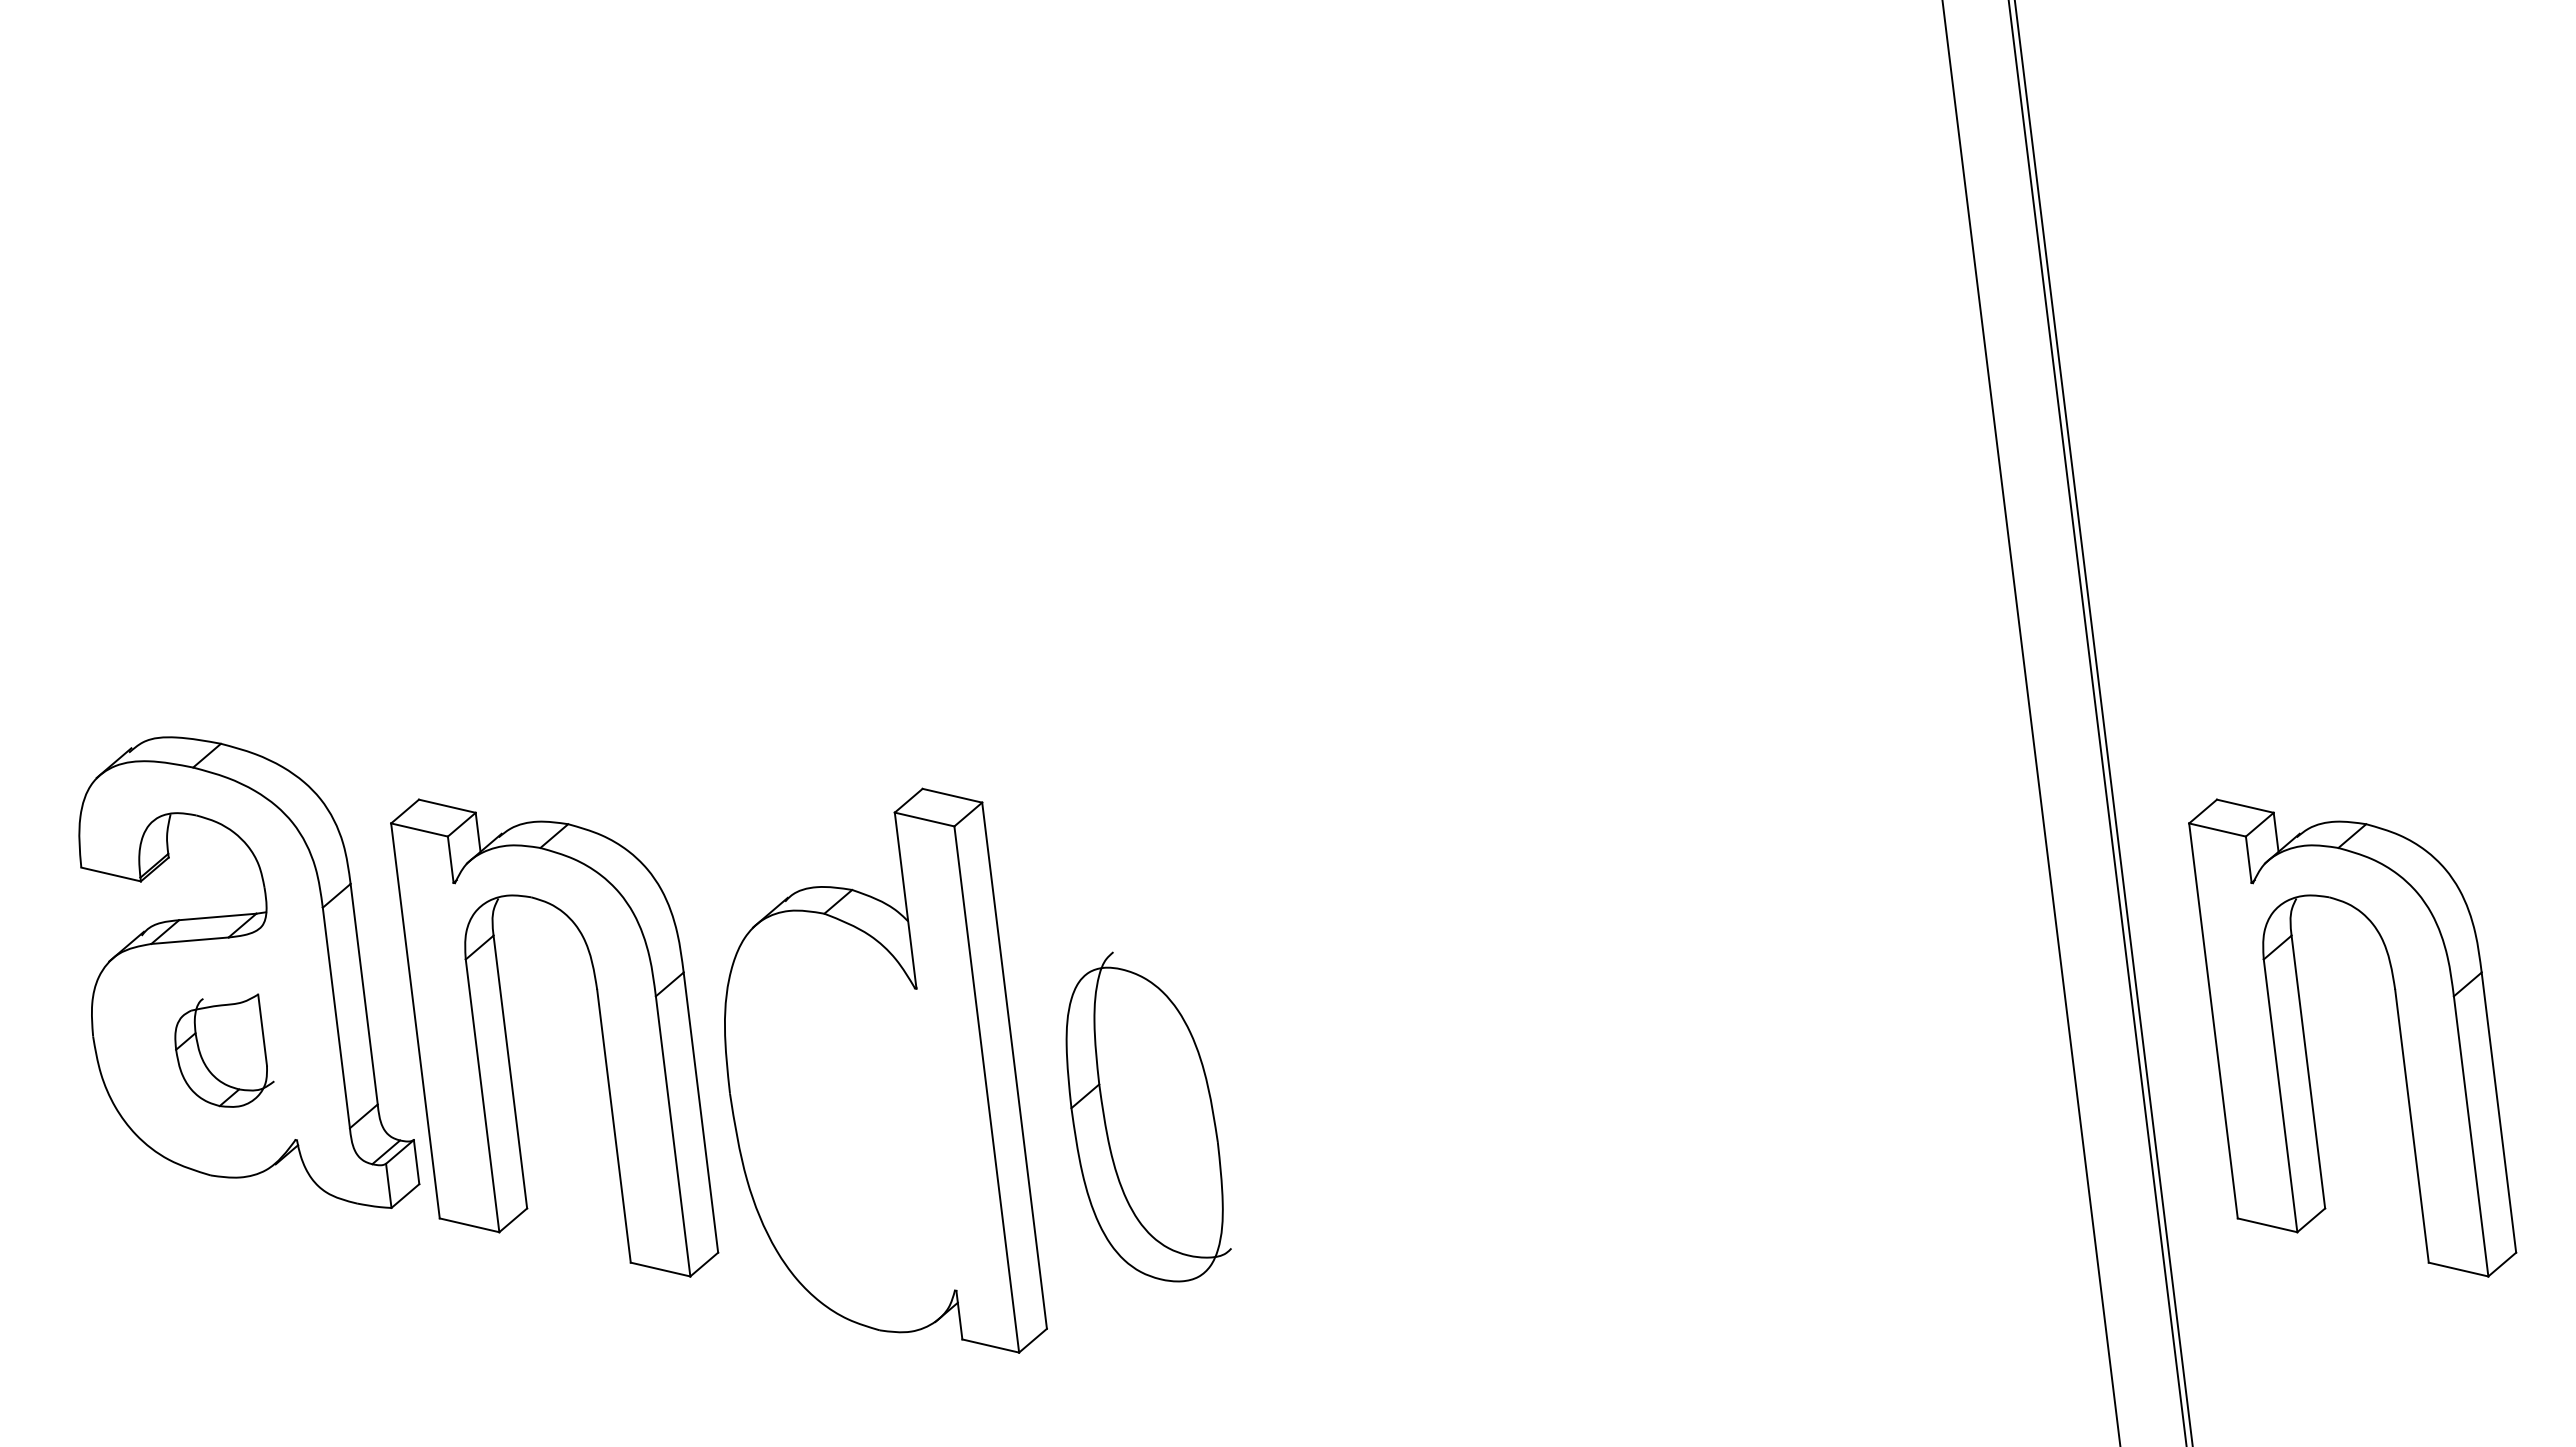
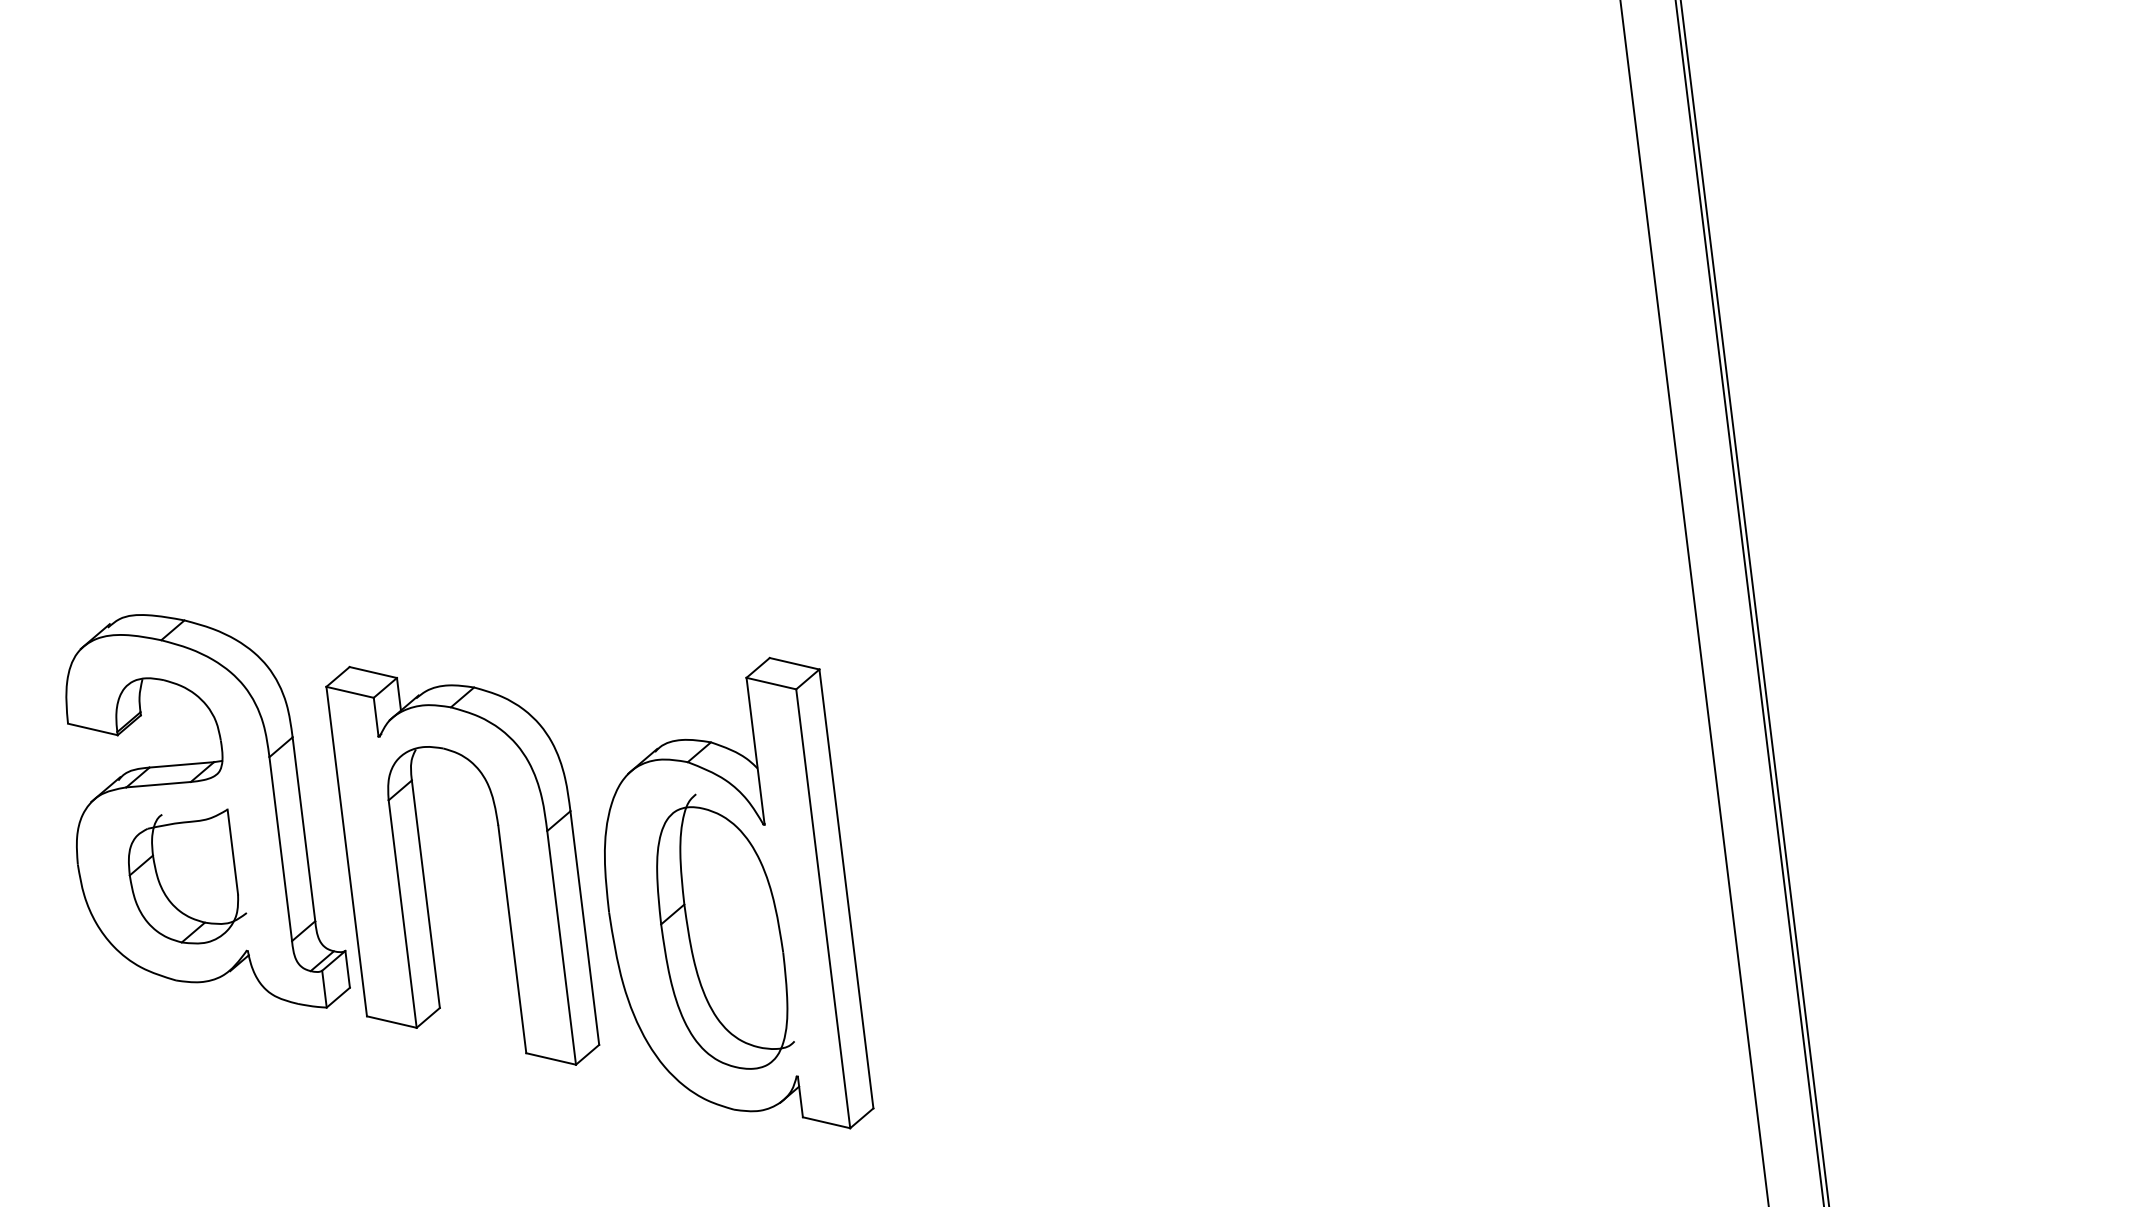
part: (2306, 1046) -> (1924, 872), removed
part: (224, 1050) -> (187, 876), size x1.43
part: (1148, 1116) -> (725, 931), moved

